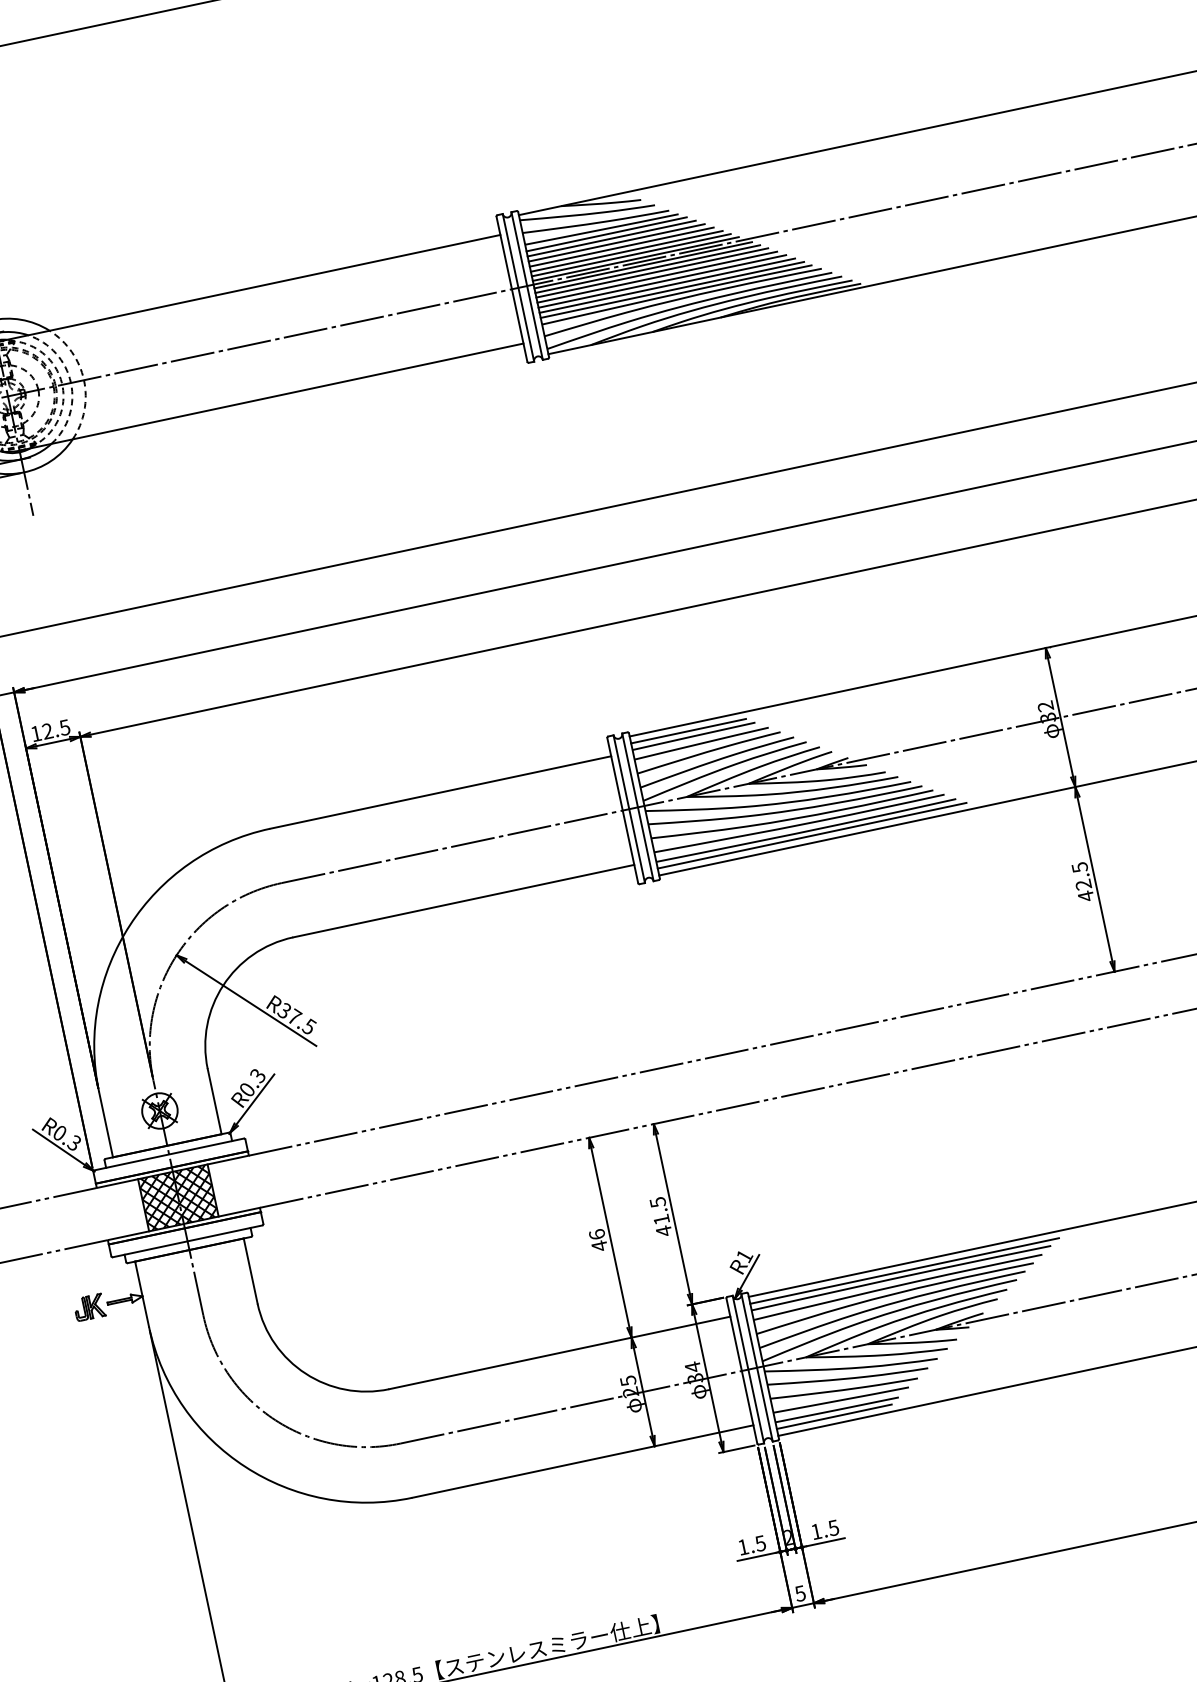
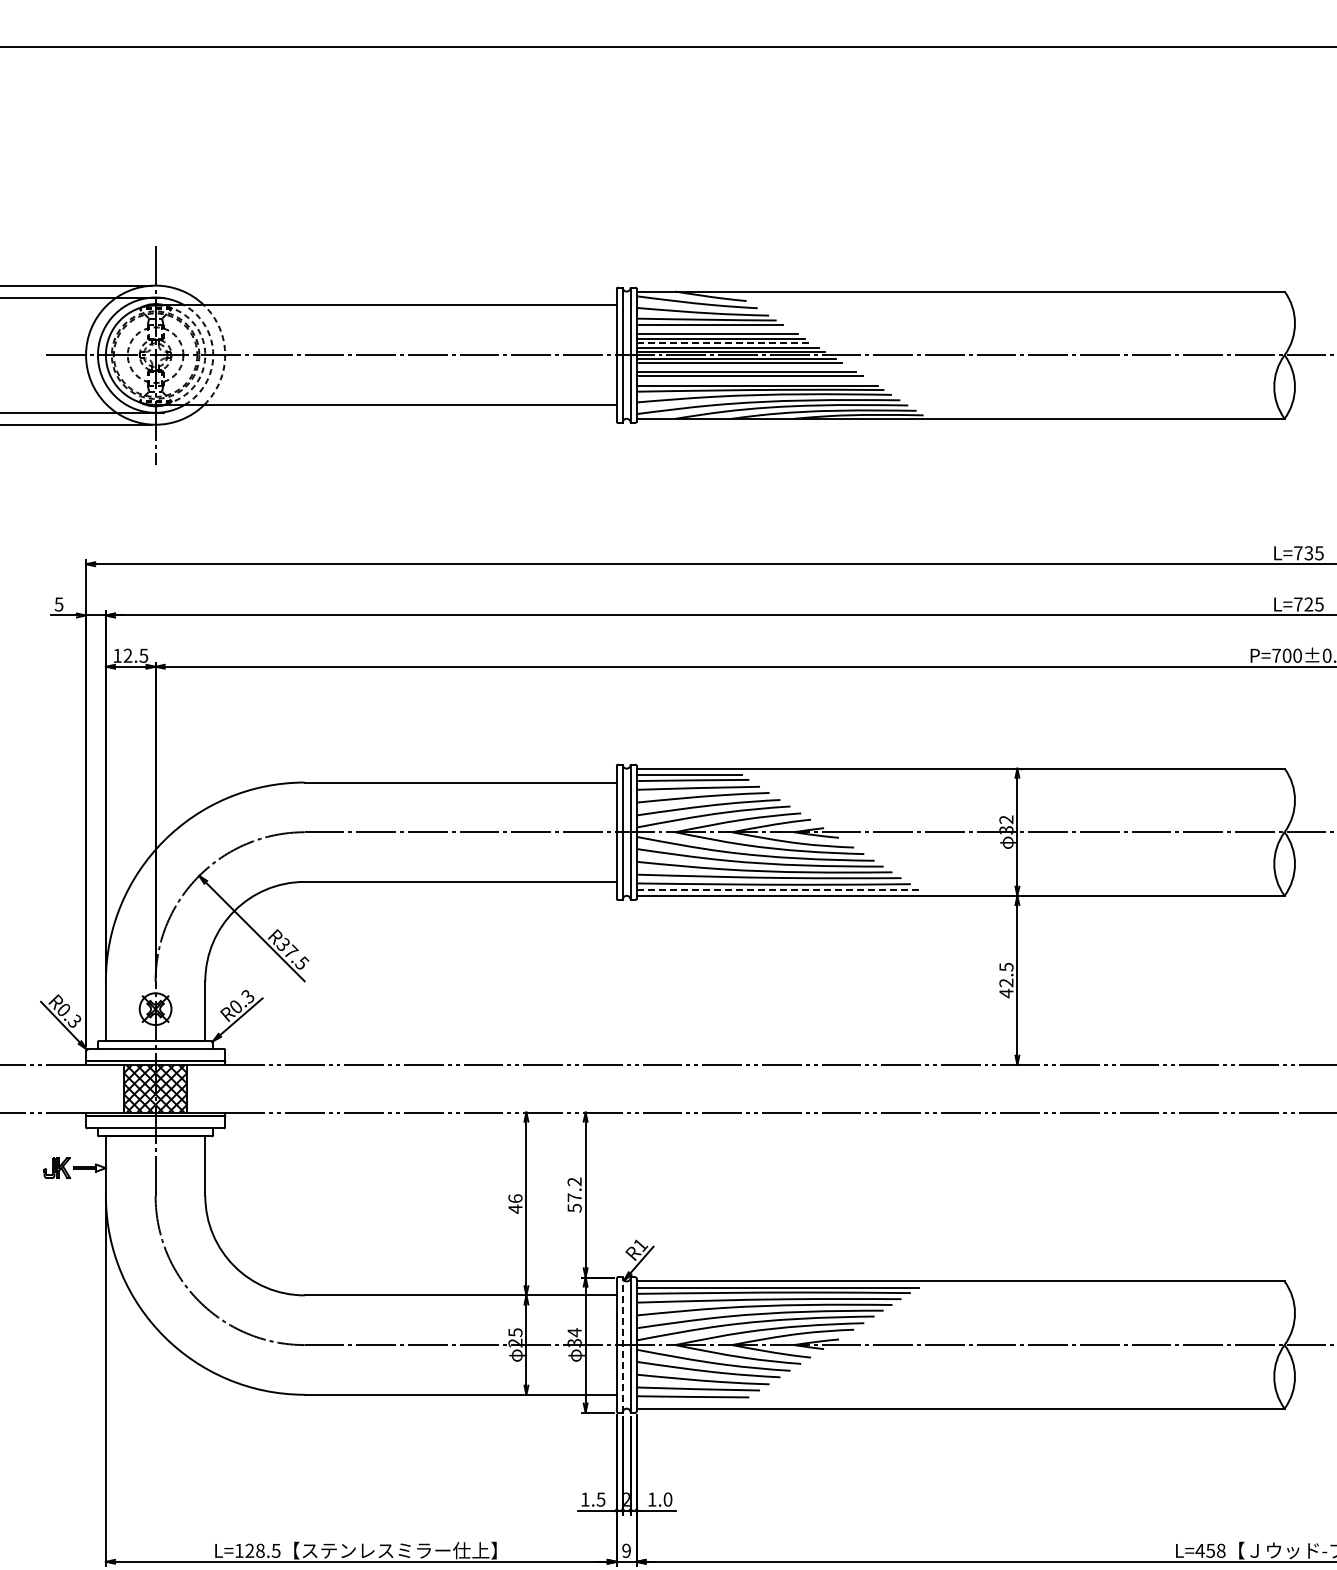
line: (611, 238) -> (713, 329), removed
line: (626, 251) -> (724, 343), solid -> dashed
line: (652, 273) -> (742, 367), removed
line: (667, 285) -> (753, 380), removed
line: (812, 835) -> (778, 889), solid -> dashed
text: (660, 1216) -> (574, 1194), 41.5 -> 57.2
line: (748, 1370) -> (622, 1345), solid -> dashed
line: (833, 1417) -> (688, 1402), removed
text: (833, 1527) -> (667, 1499), 1.5 -> 1.0
text: (800, 1593) -> (626, 1550), 5 -> 9

